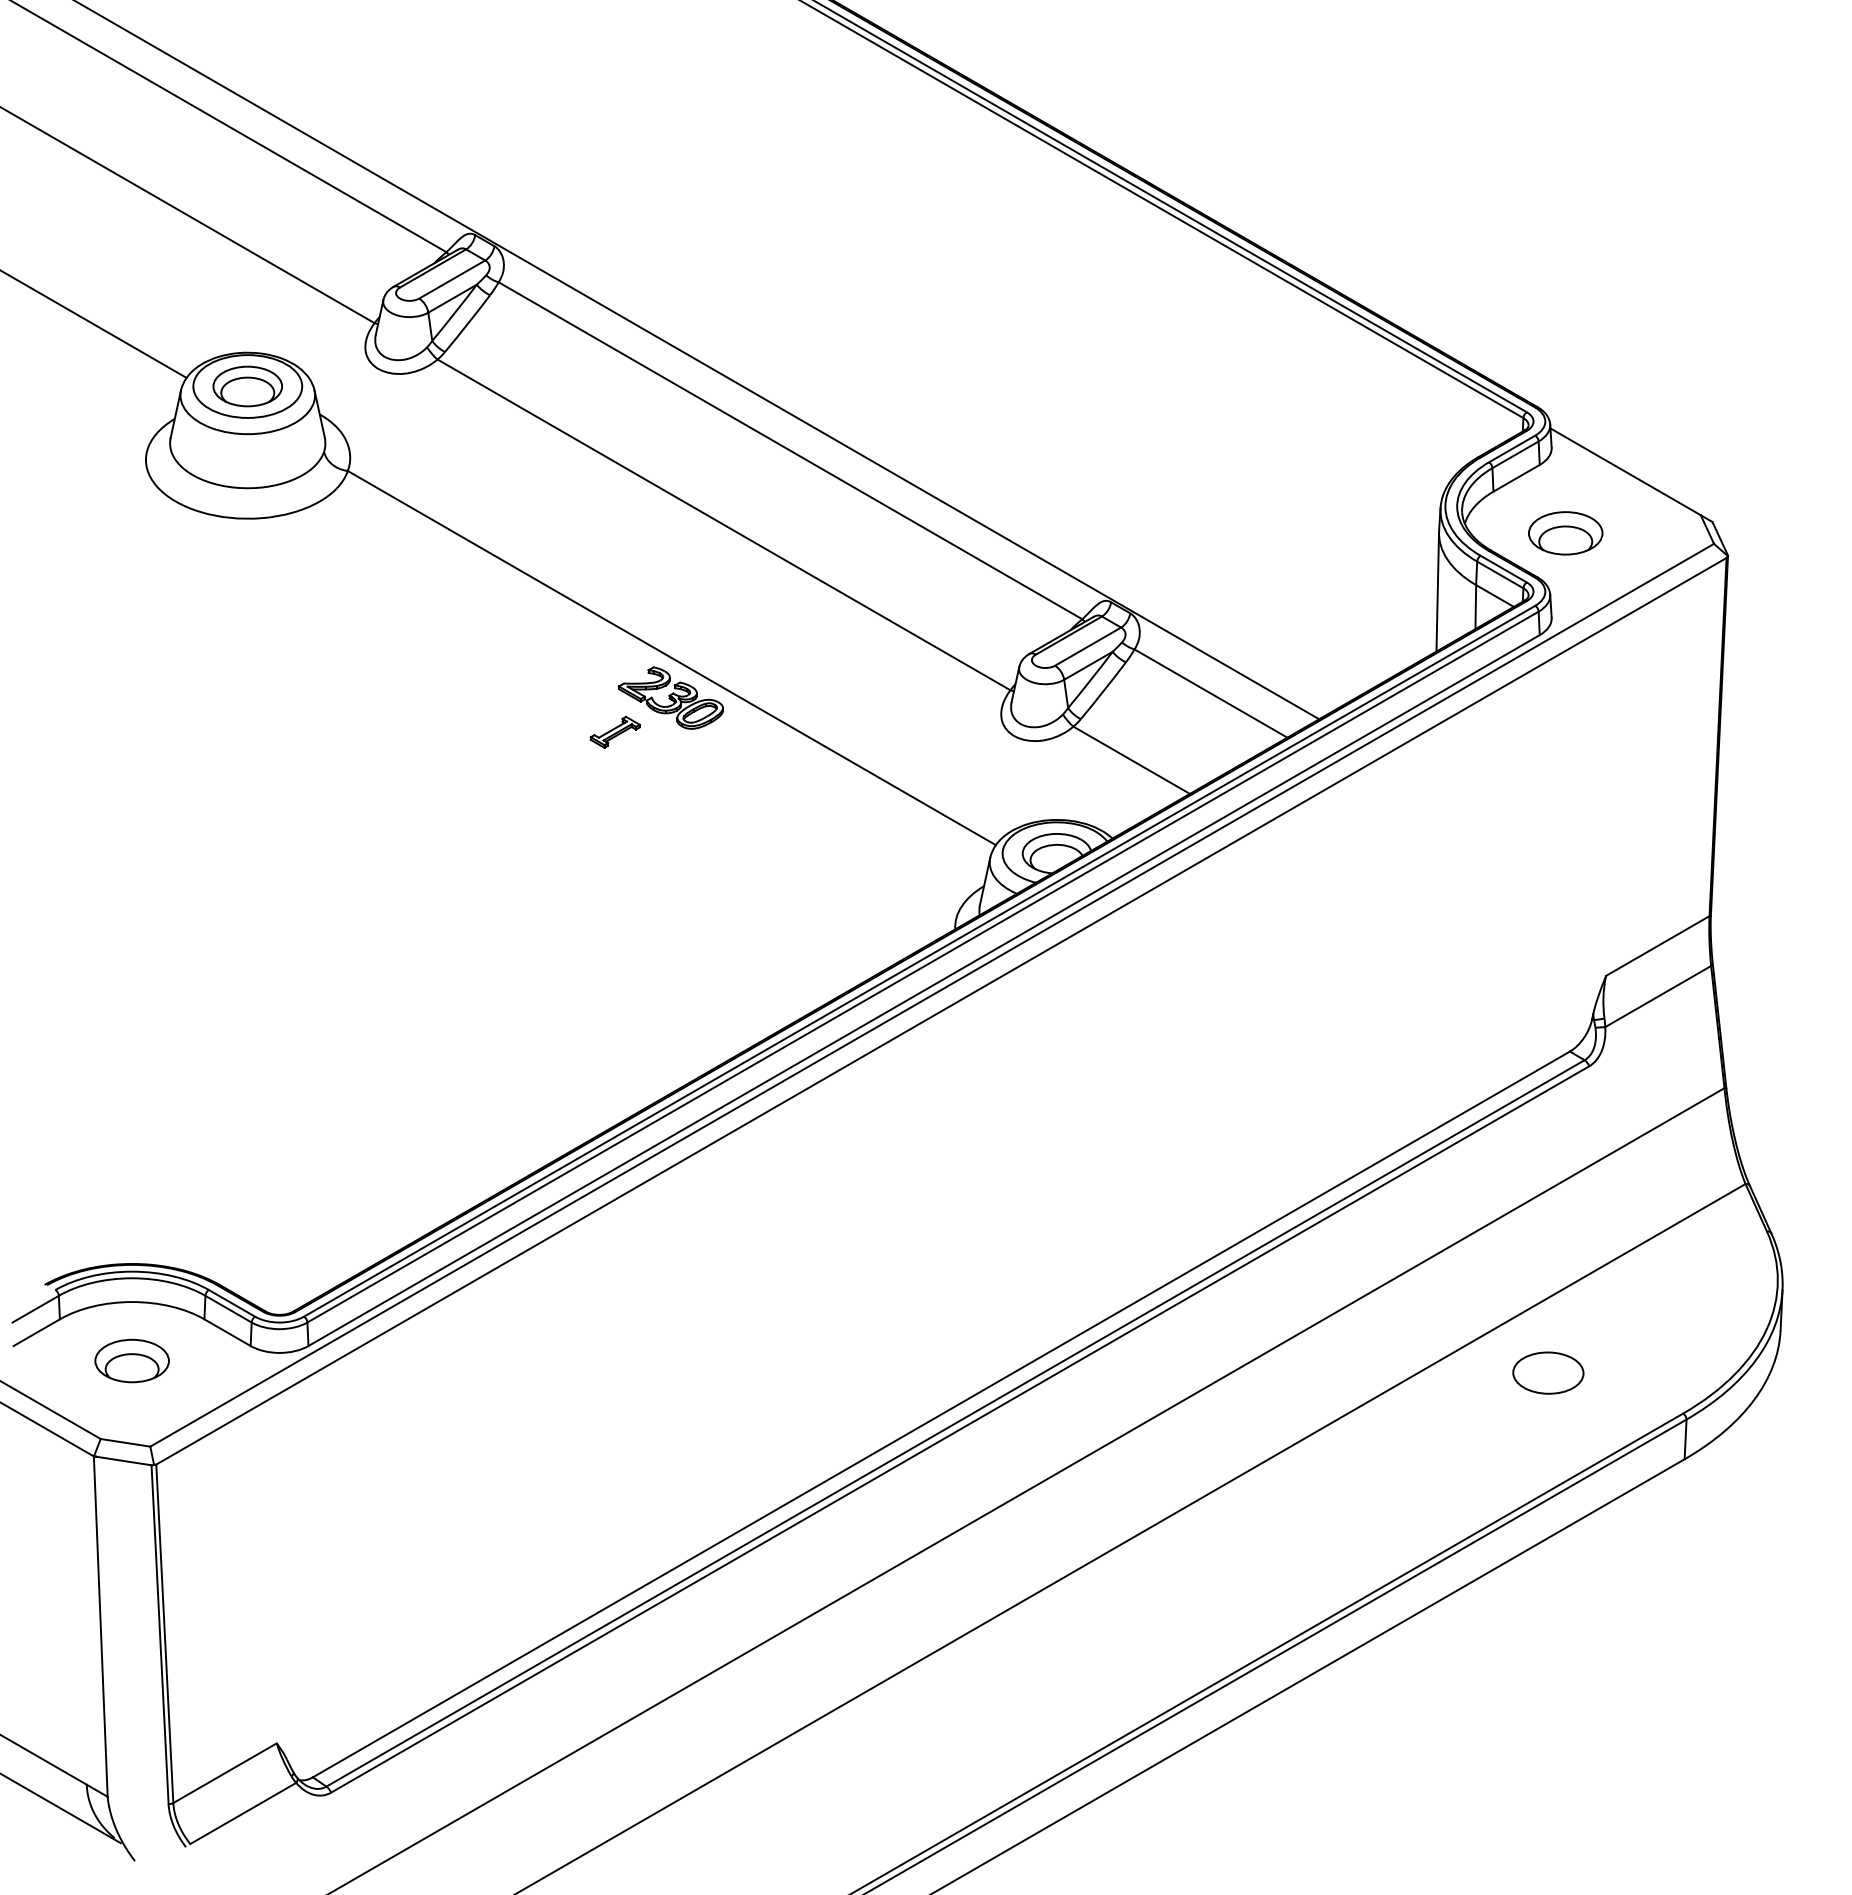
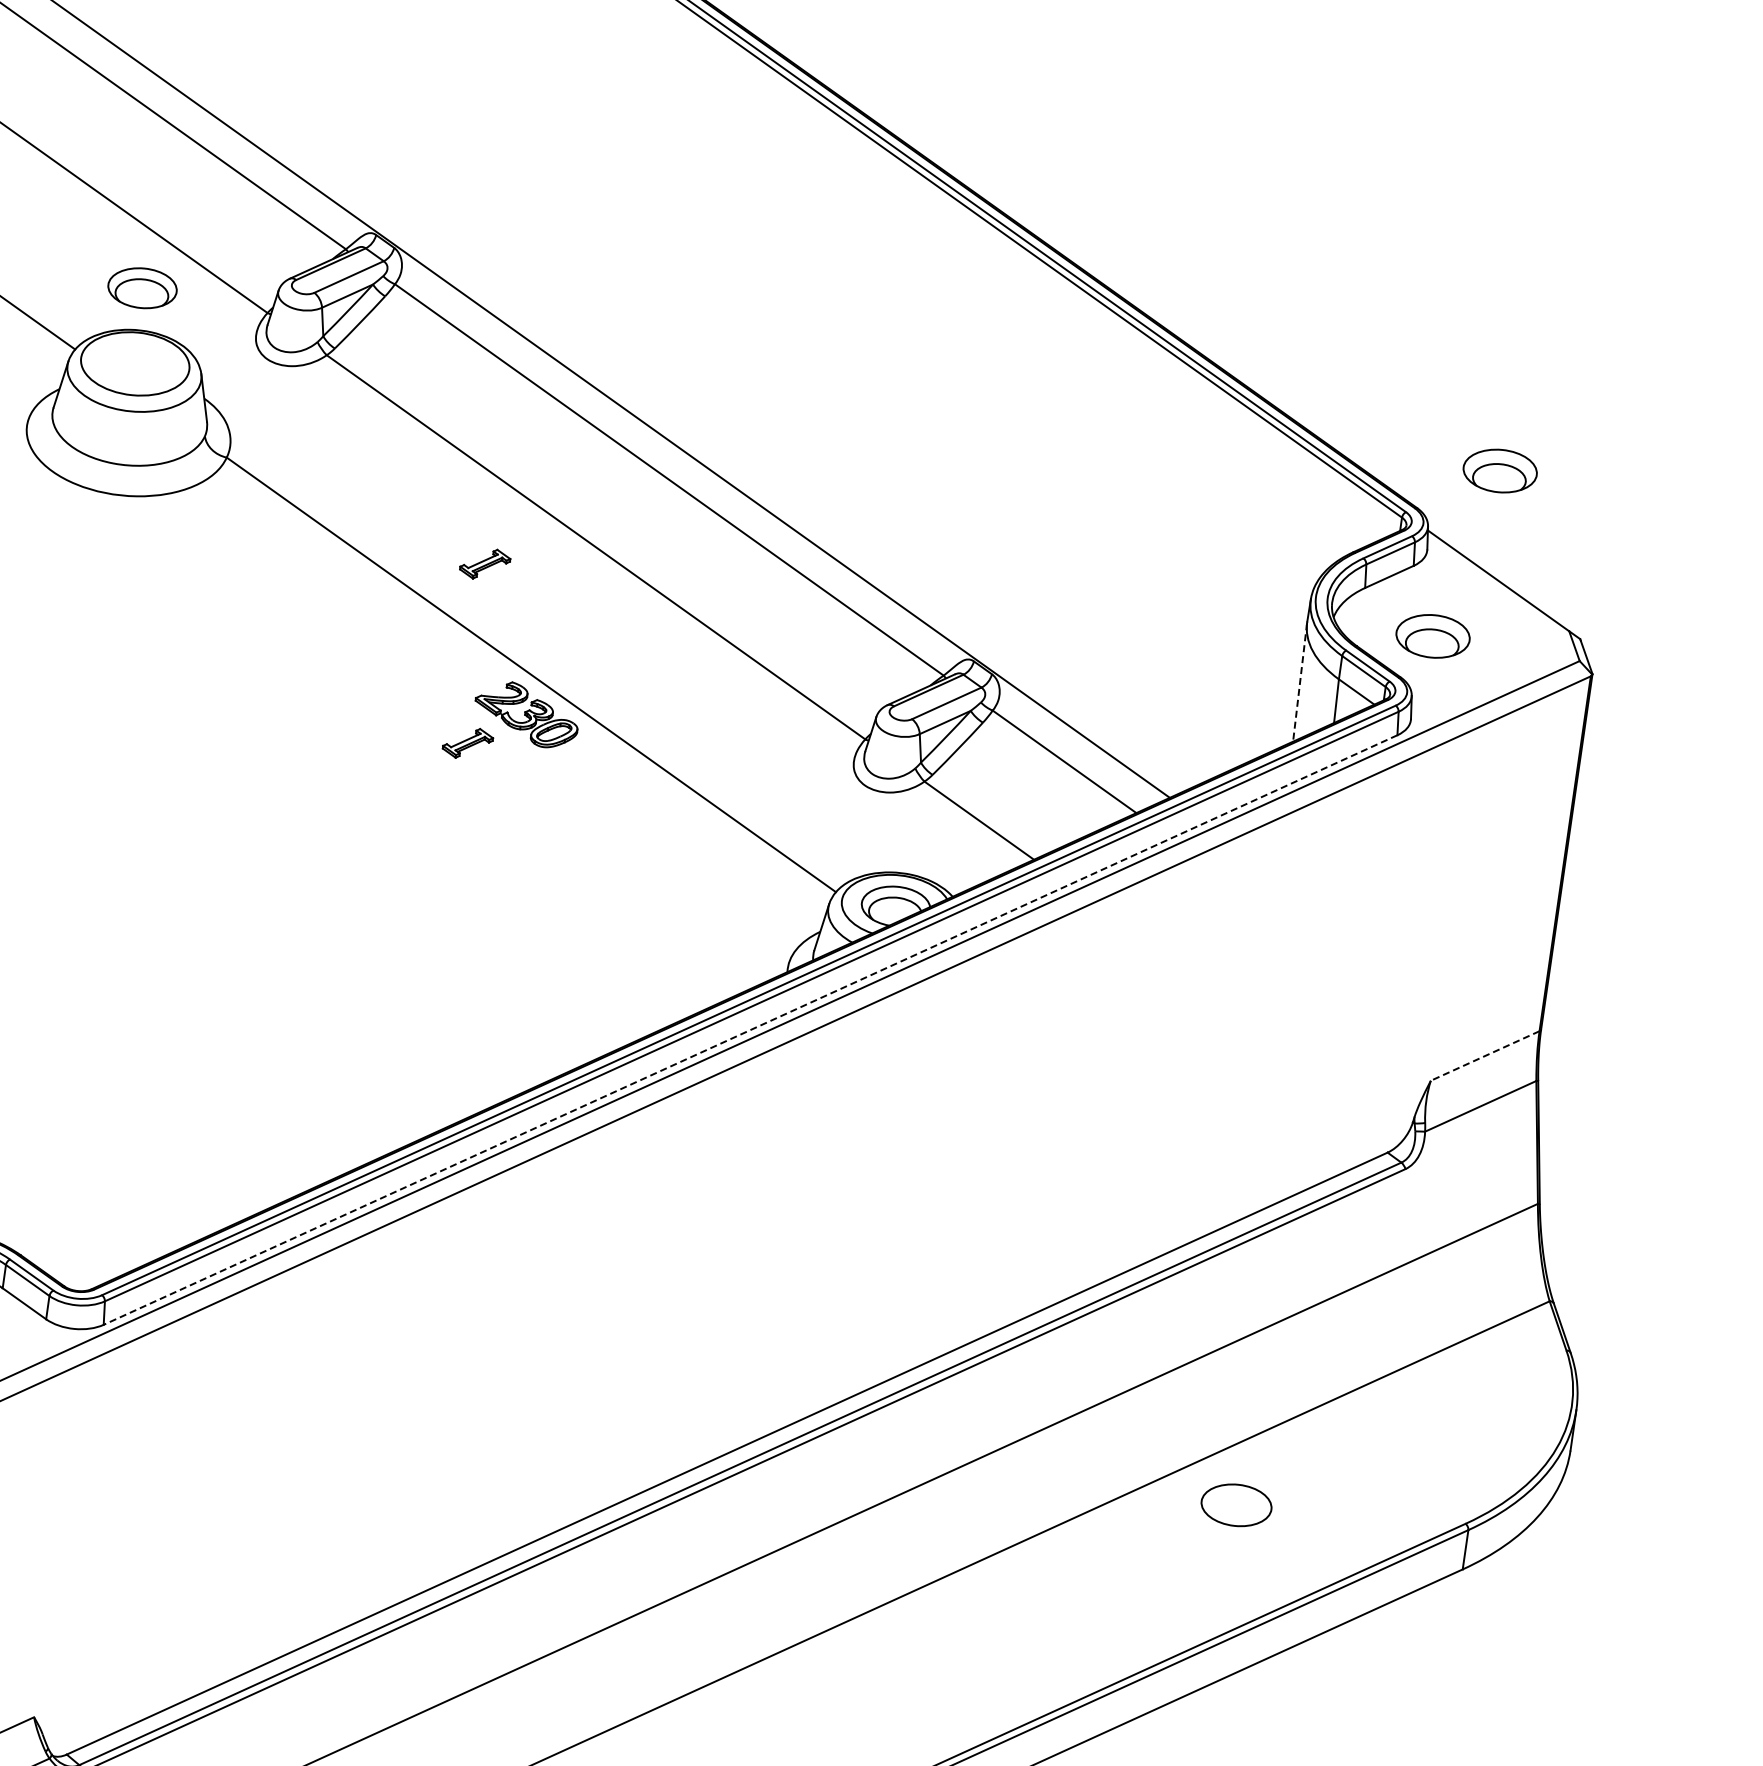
part: (1616, 362) -> (1499, 471), added
part: (247, 386) -> (142, 288), moved
part: (614, 551) -> (484, 563), added
line: (1437, 592) -> (1299, 682), solid -> dashed
line: (1657, 946) -> (1484, 1056), solid -> dashed
line: (924, 990) -> (750, 1029), solid -> dashed
part: (1548, 1372) -> (1236, 1504), moved

